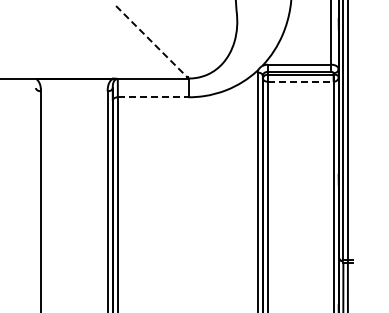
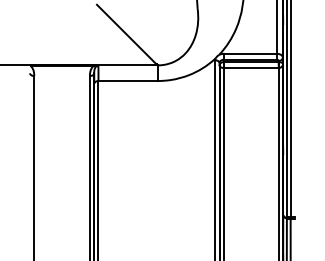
line: (151, 41) -> (126, 34), dashed -> solid
line: (300, 81) -> (251, 67), dashed -> solid
line: (153, 97) -> (128, 81), dashed -> solid

